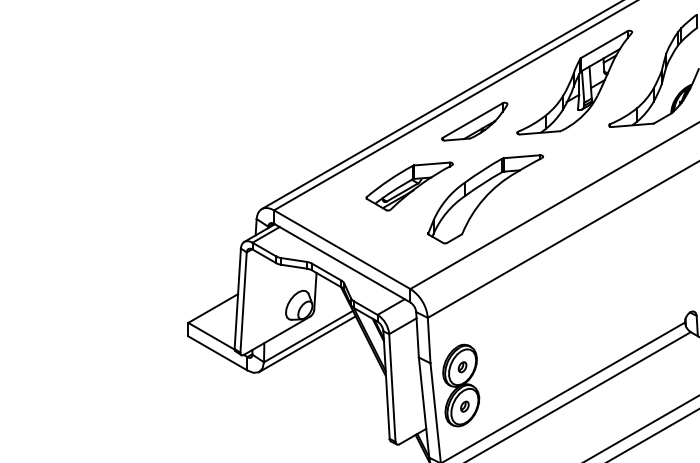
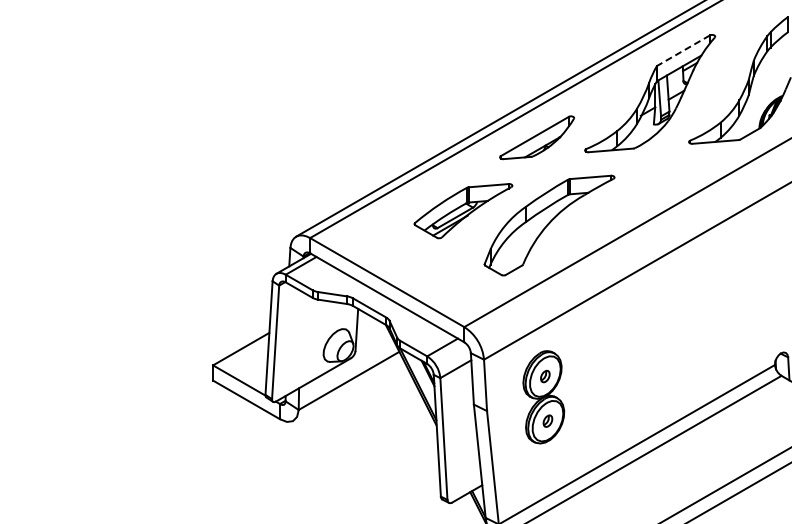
line: (604, 44) -> (683, 50), solid -> dashed
line: (307, 344) -> (347, 389), removed
part: (460, 385) -> (543, 397), moved

